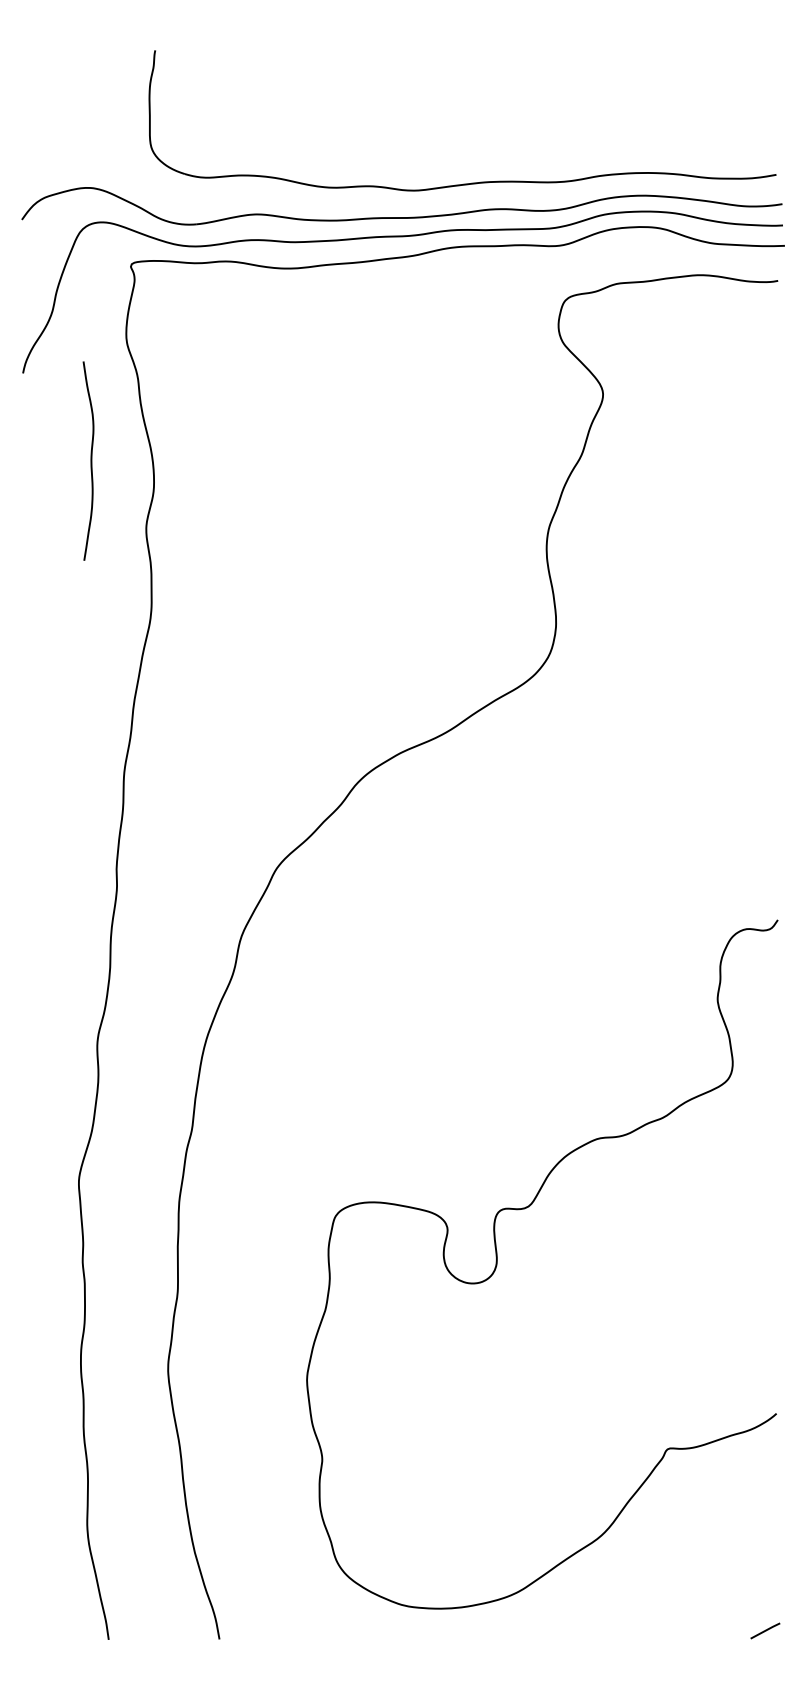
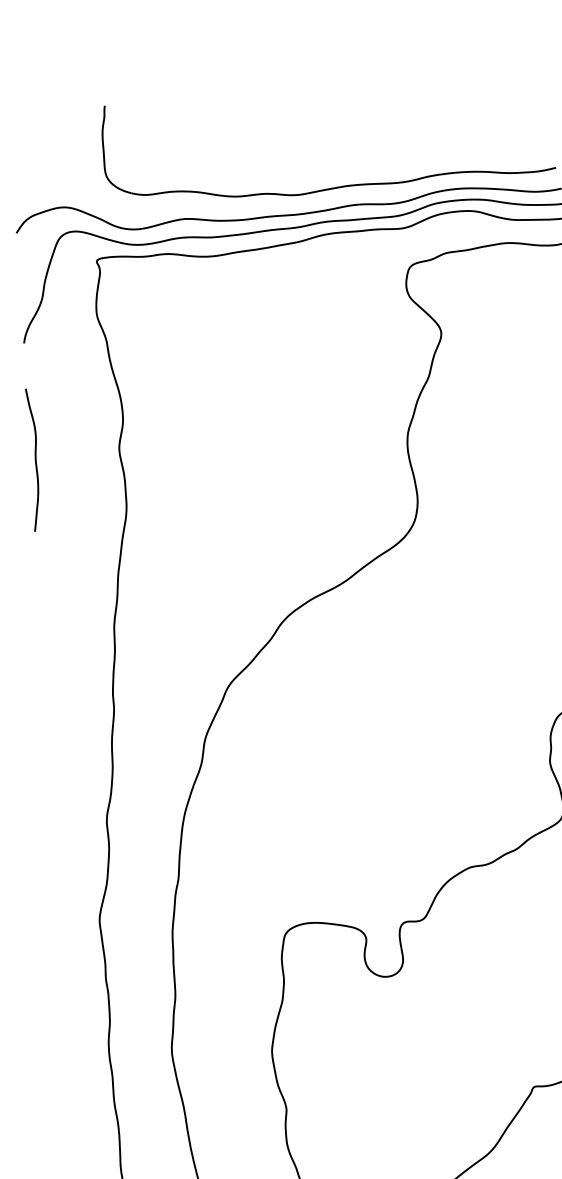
curve: (90, 460) -> (35, 459), moved

